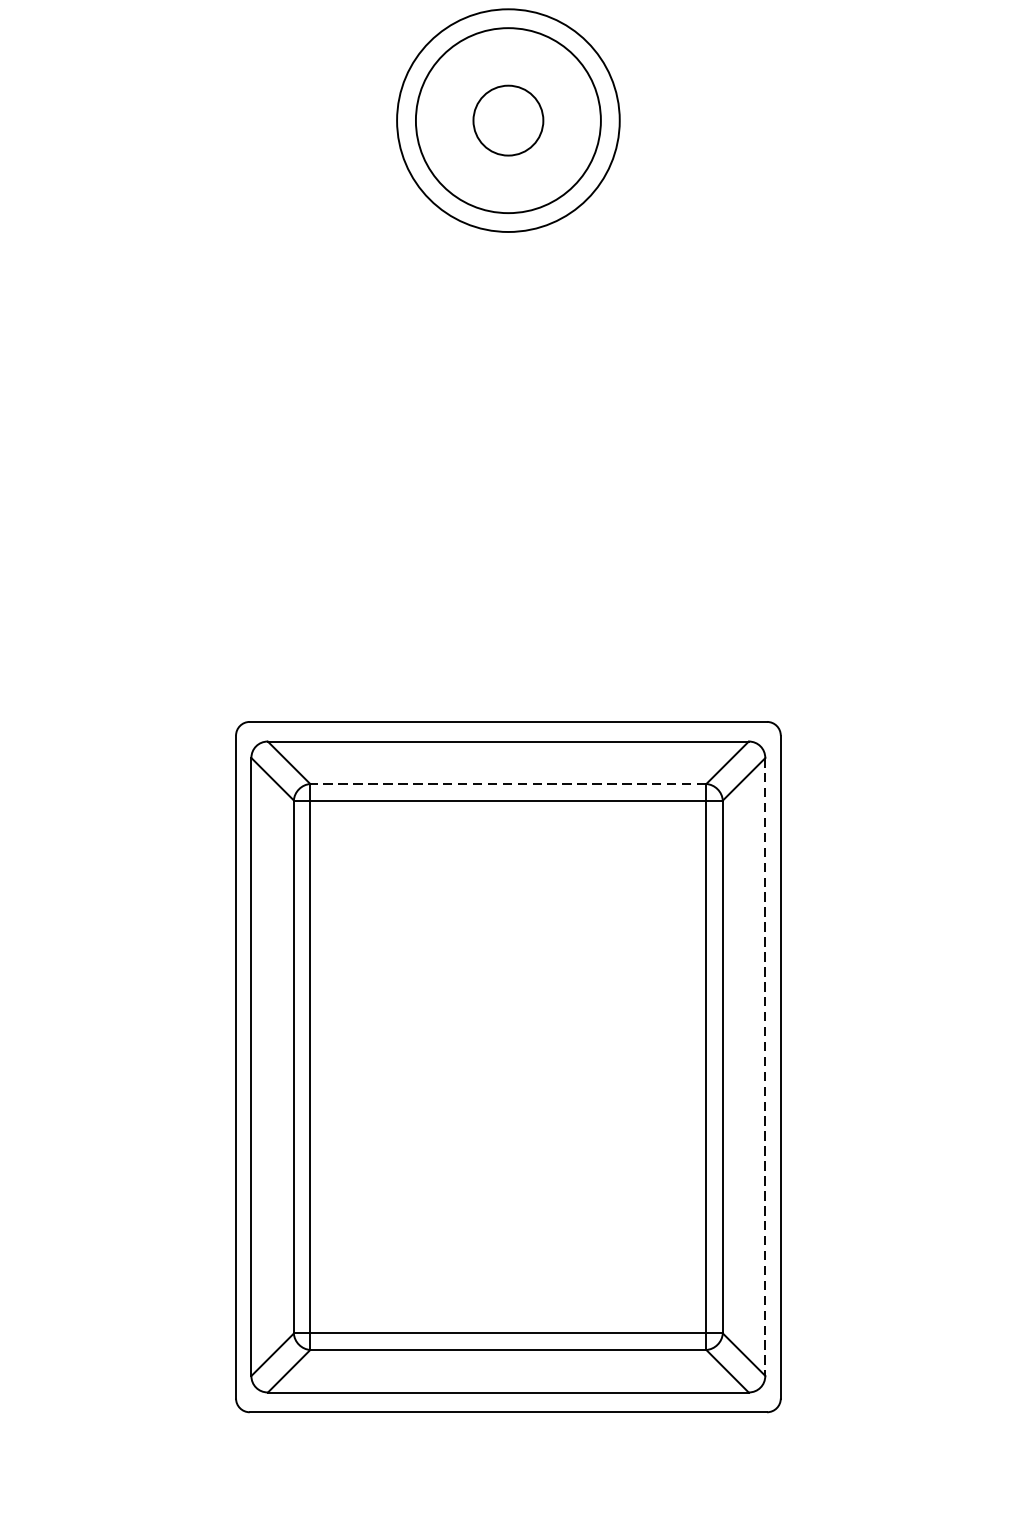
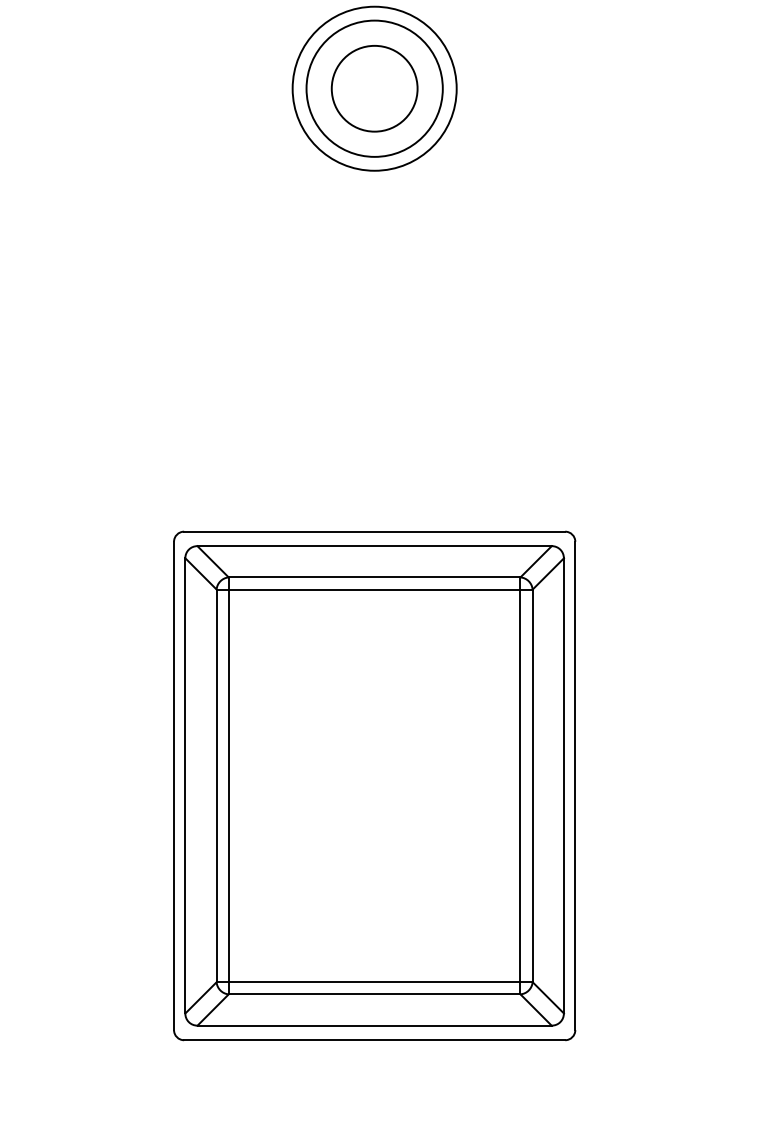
circle: (508, 120) -> (374, 88), size x1.67
line: (508, 784) -> (374, 577), dashed -> solid
line: (764, 1066) -> (563, 785), dashed -> solid

